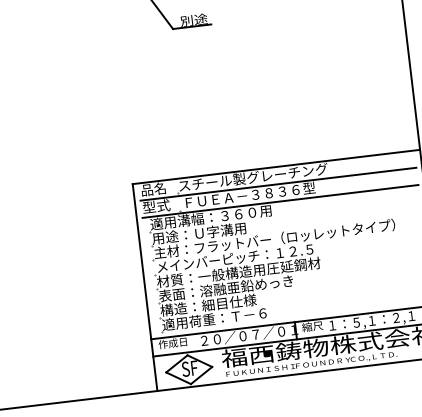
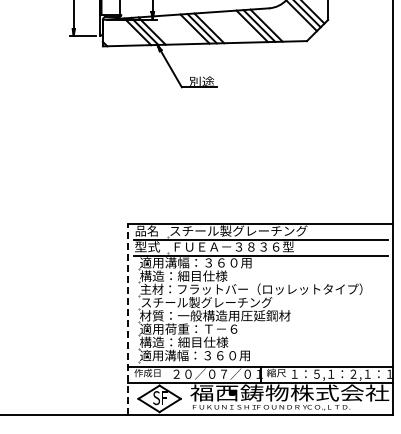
text: (199, 232) -> (183, 275), 用途：Ｕ字溝用 -> 構造：細目仕様
text: (235, 258) -> (213, 302), メインバーピッチ：１２.５ -> スチール製グレーチング
line: (145, 286) -> (128, 318), solid -> dashed
text: (225, 288) -> (201, 328), 表面：溶融亜鉛めっき -> 適用荷重：Ｔ－６
text: (235, 316) -> (207, 355), 適用荷重：Ｔ－６ -> 適用溝幅：３６０用

